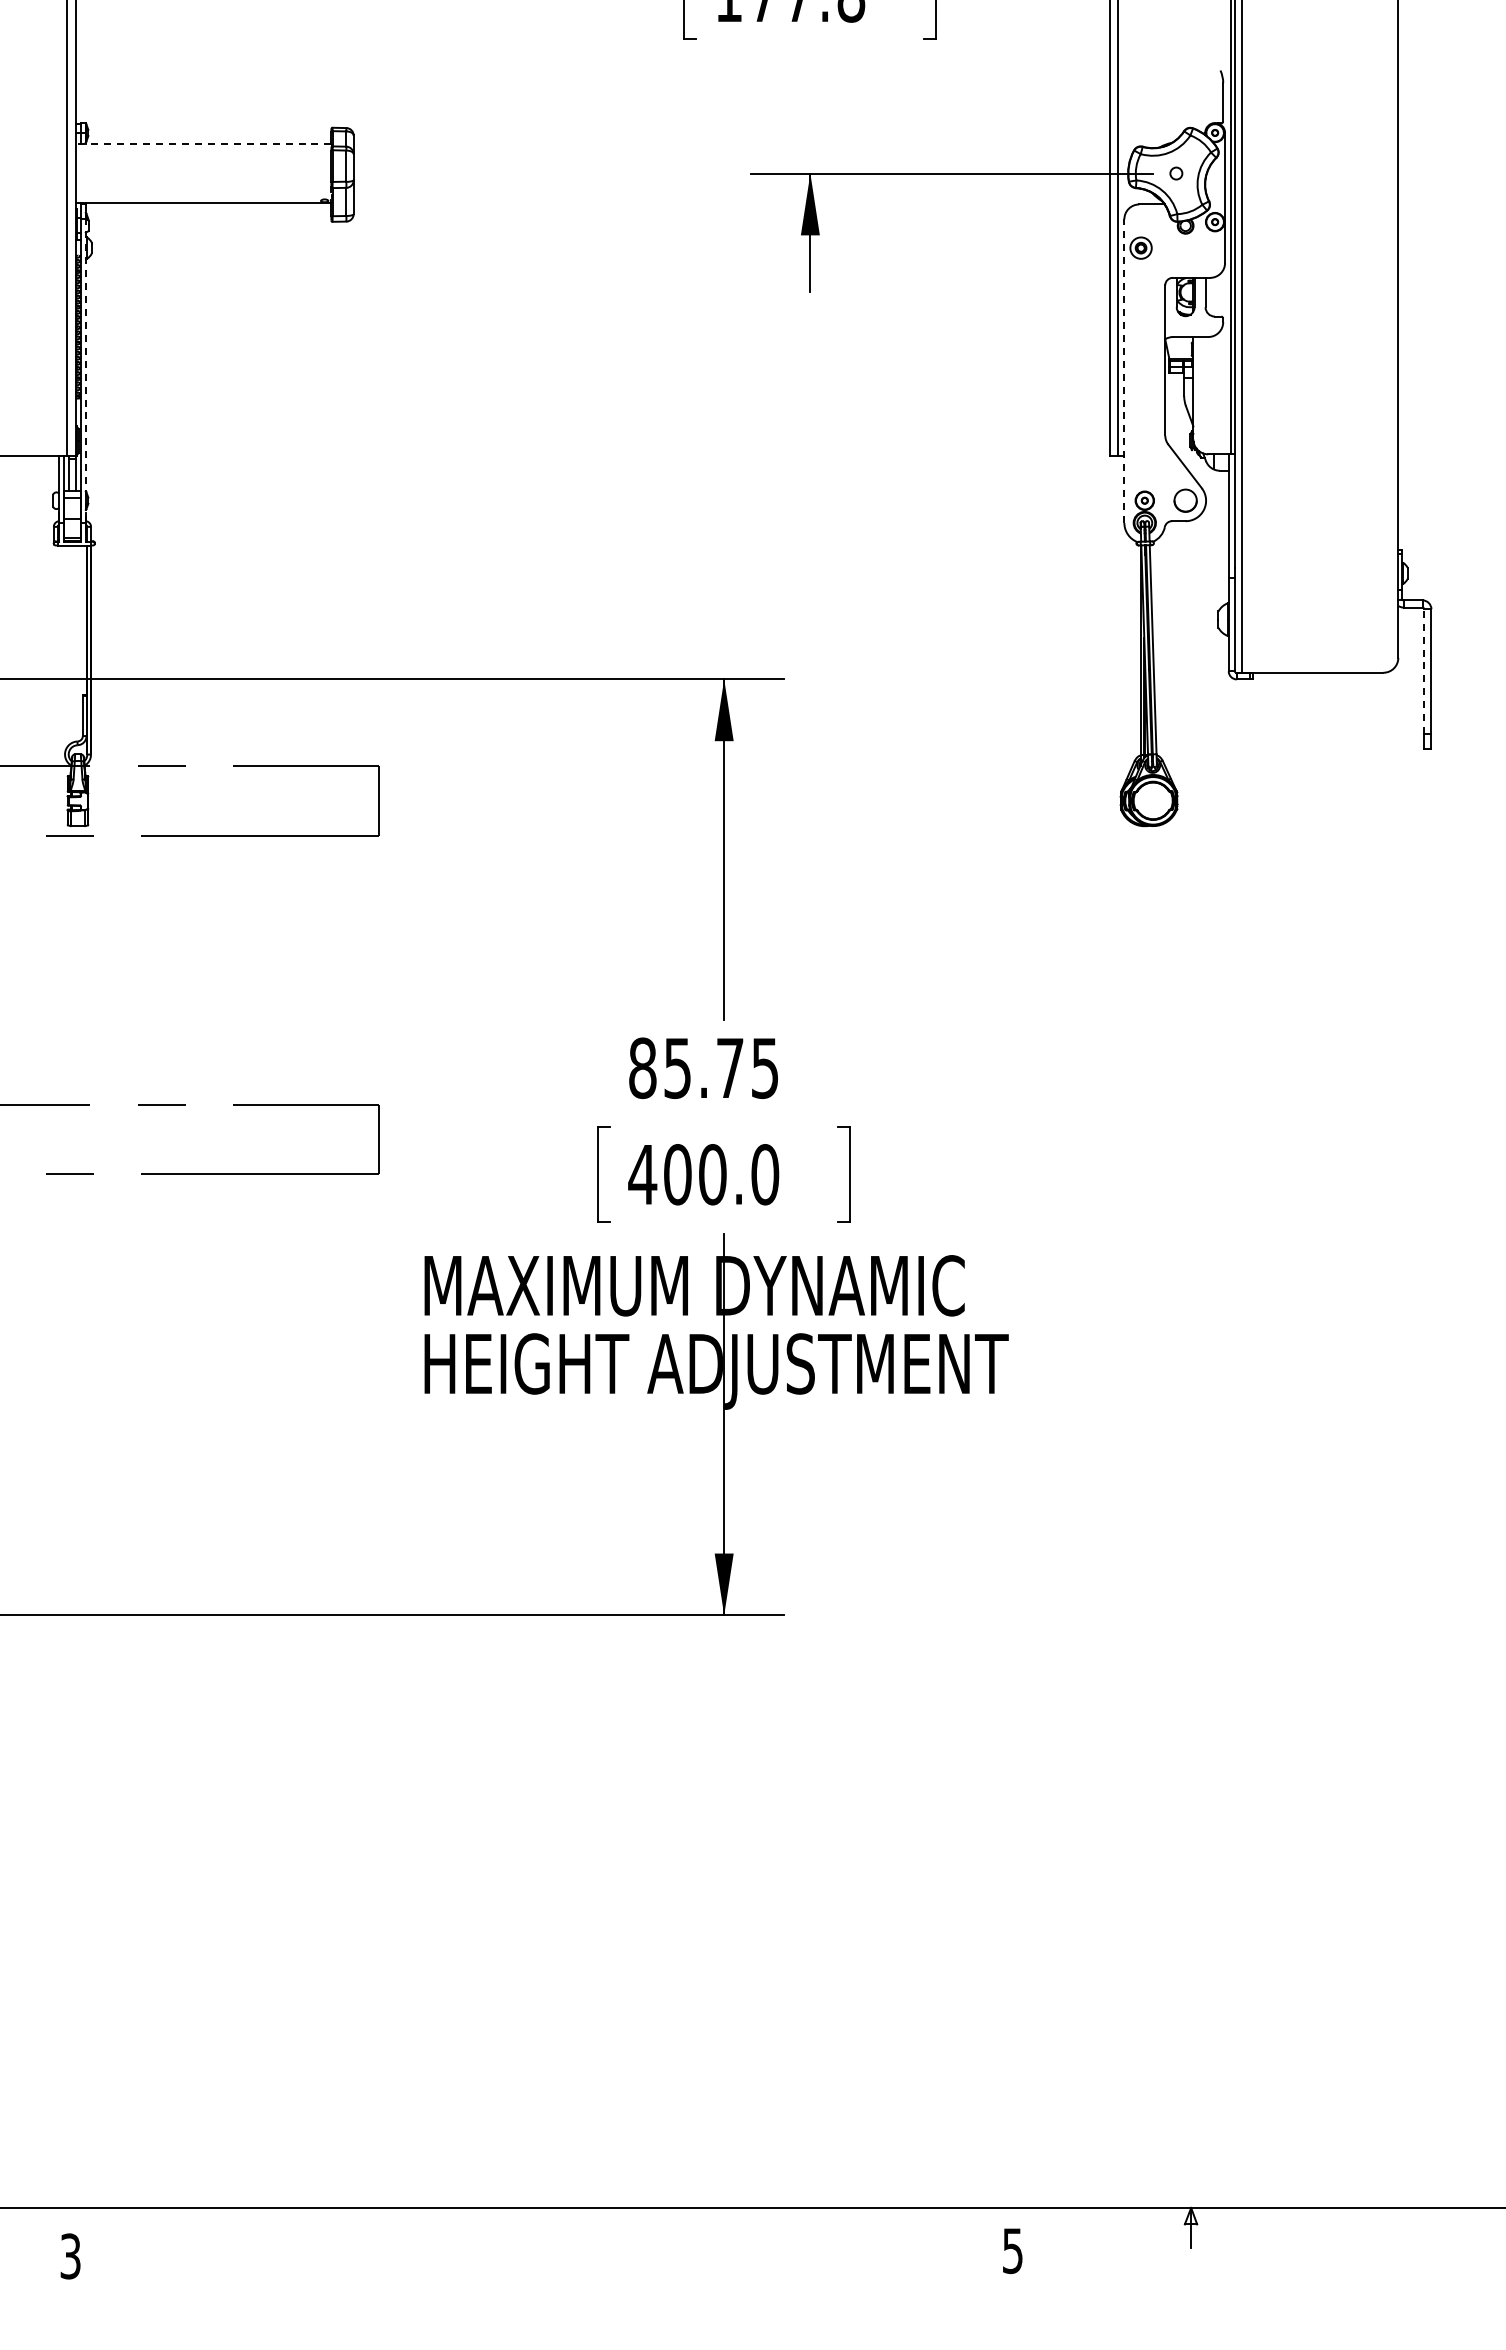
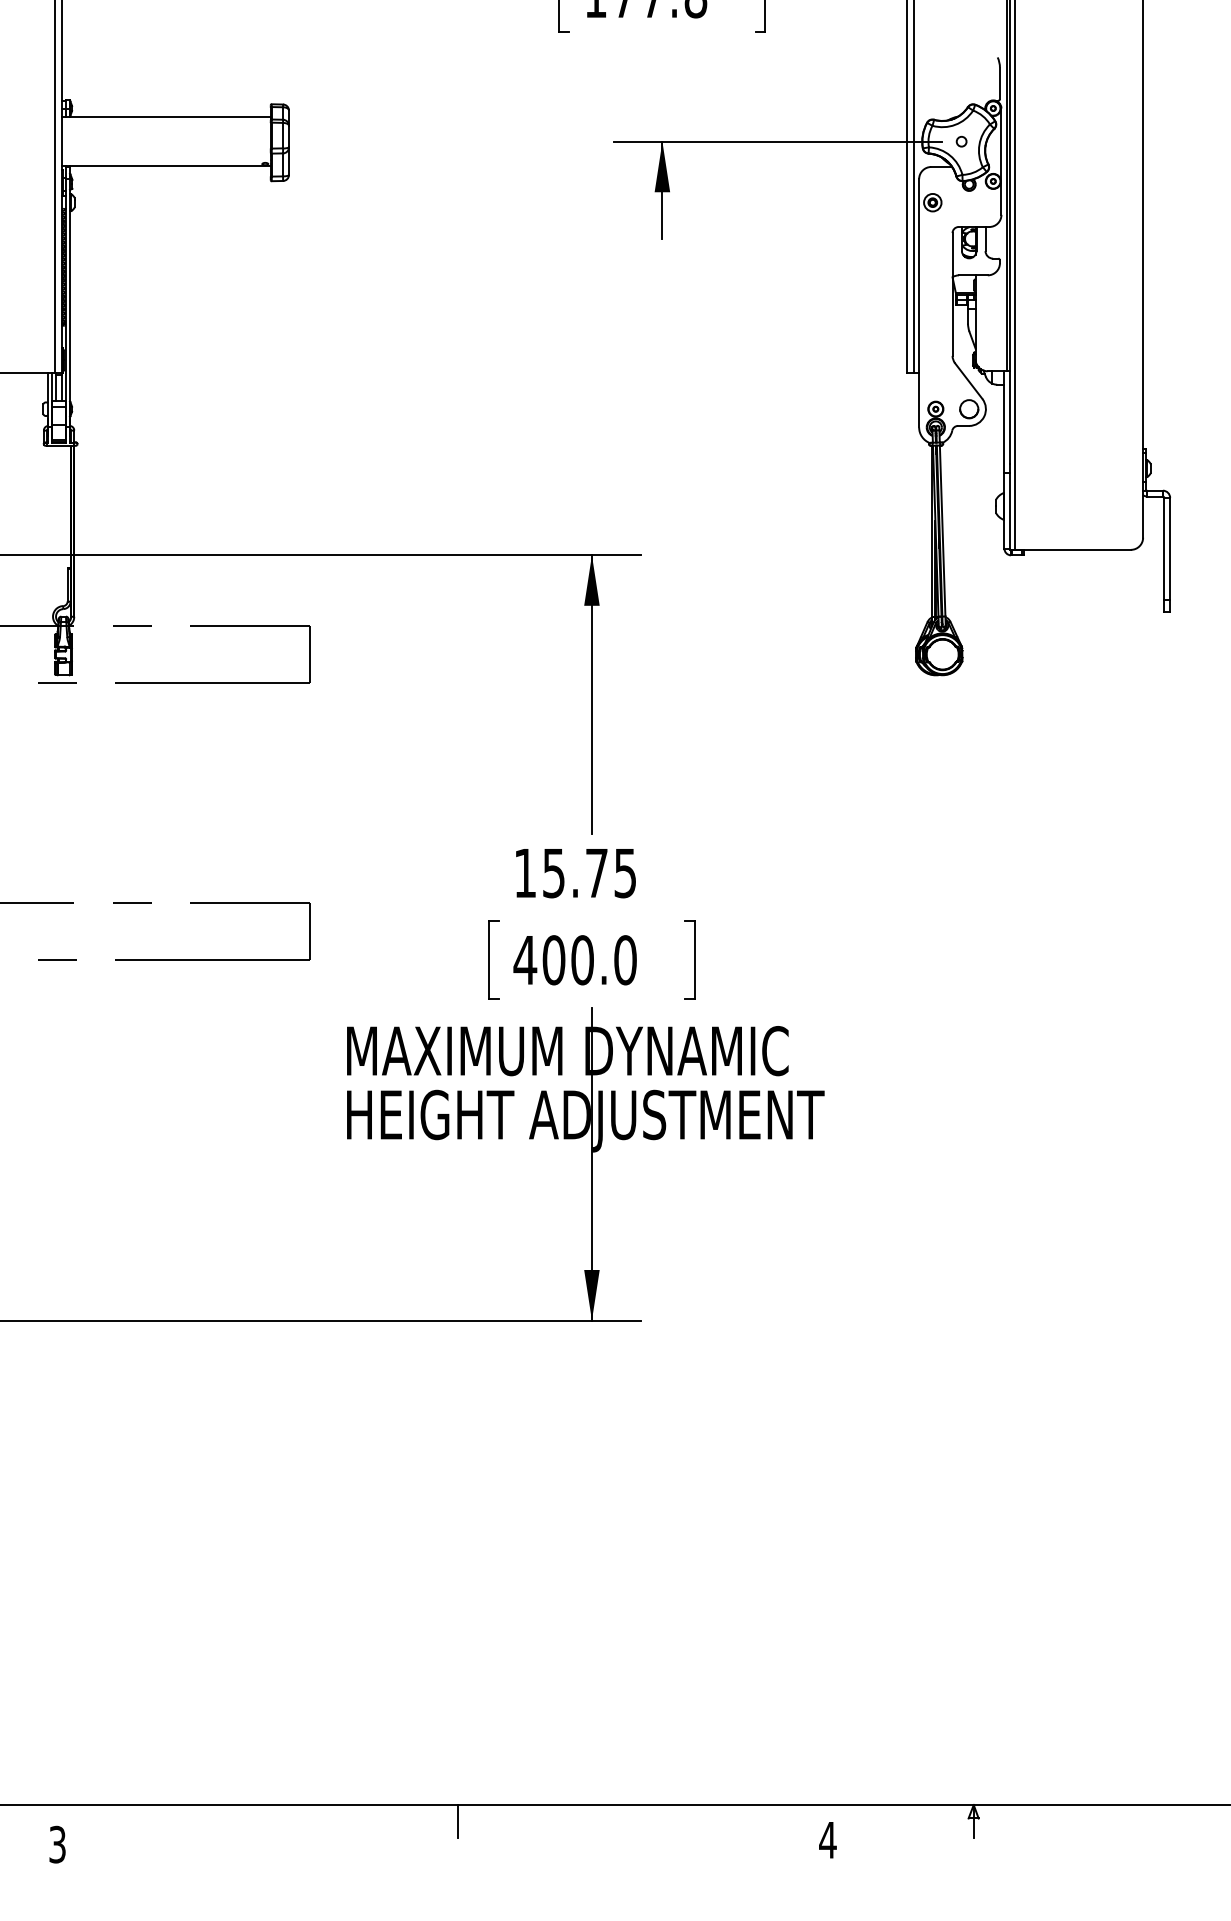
line: (203, 143) -> (166, 117), dashed -> solid
line: (85, 371) -> (69, 303), dashed -> solid
line: (1124, 371) -> (919, 303), dashed -> solid
line: (1424, 671) -> (1164, 548), dashed -> solid
text: (642, 1068) -> (525, 873), 85.75 -> 15.75
line: (560, 2227) -> (458, 1821), added
text: (1012, 2251) -> (827, 1840), 5 -> 4

